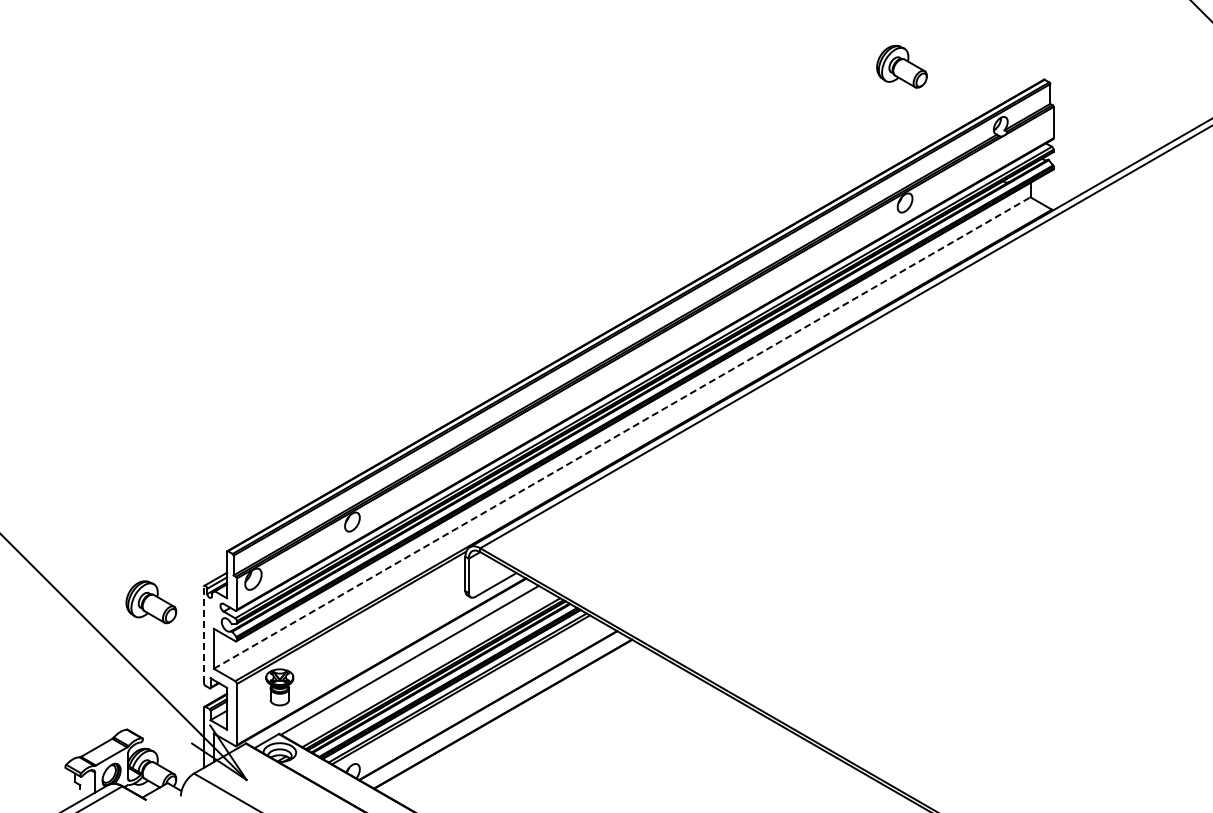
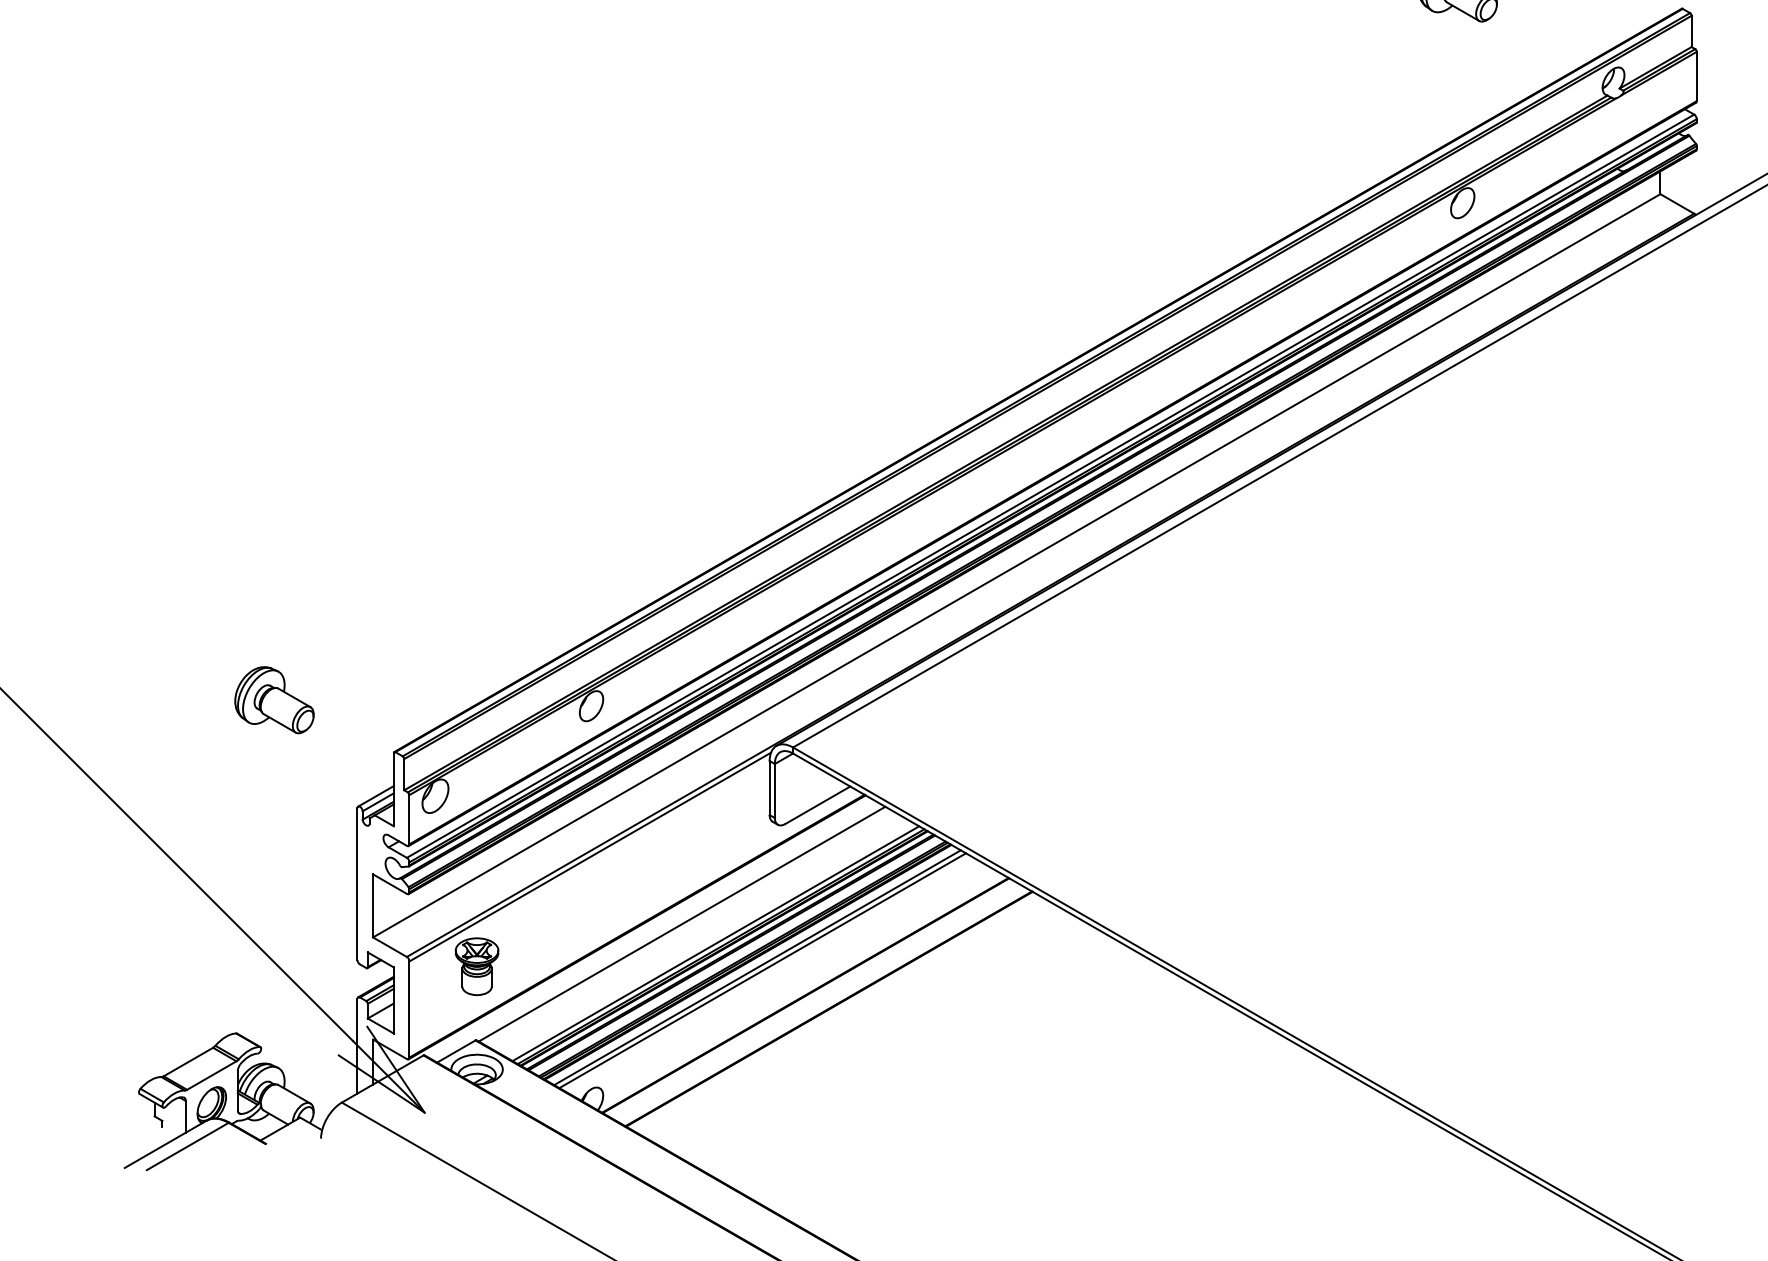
line: (622, 432) -> (1017, 564), dashed -> solid
part: (151, 602) -> (274, 700), moved
line: (203, 634) -> (356, 883), dashed -> solid

